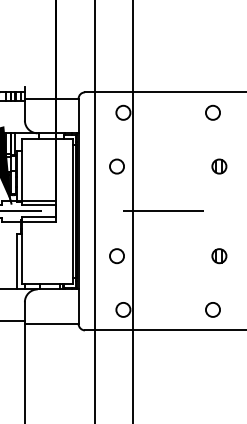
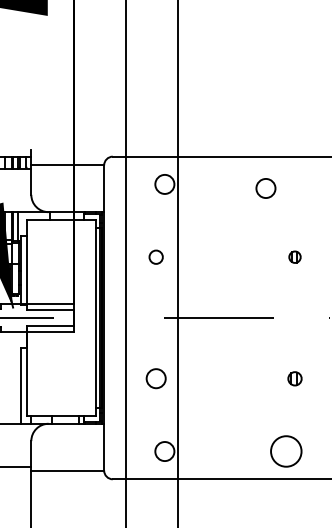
circle: (212, 112) -> (265, 188), moved
circle: (116, 166) -> (155, 257), size x0.7
part: (219, 166) -> (295, 257), size x0.6
part: (219, 256) -> (295, 379), size x0.7
circle: (212, 309) -> (285, 450), size x1.6

